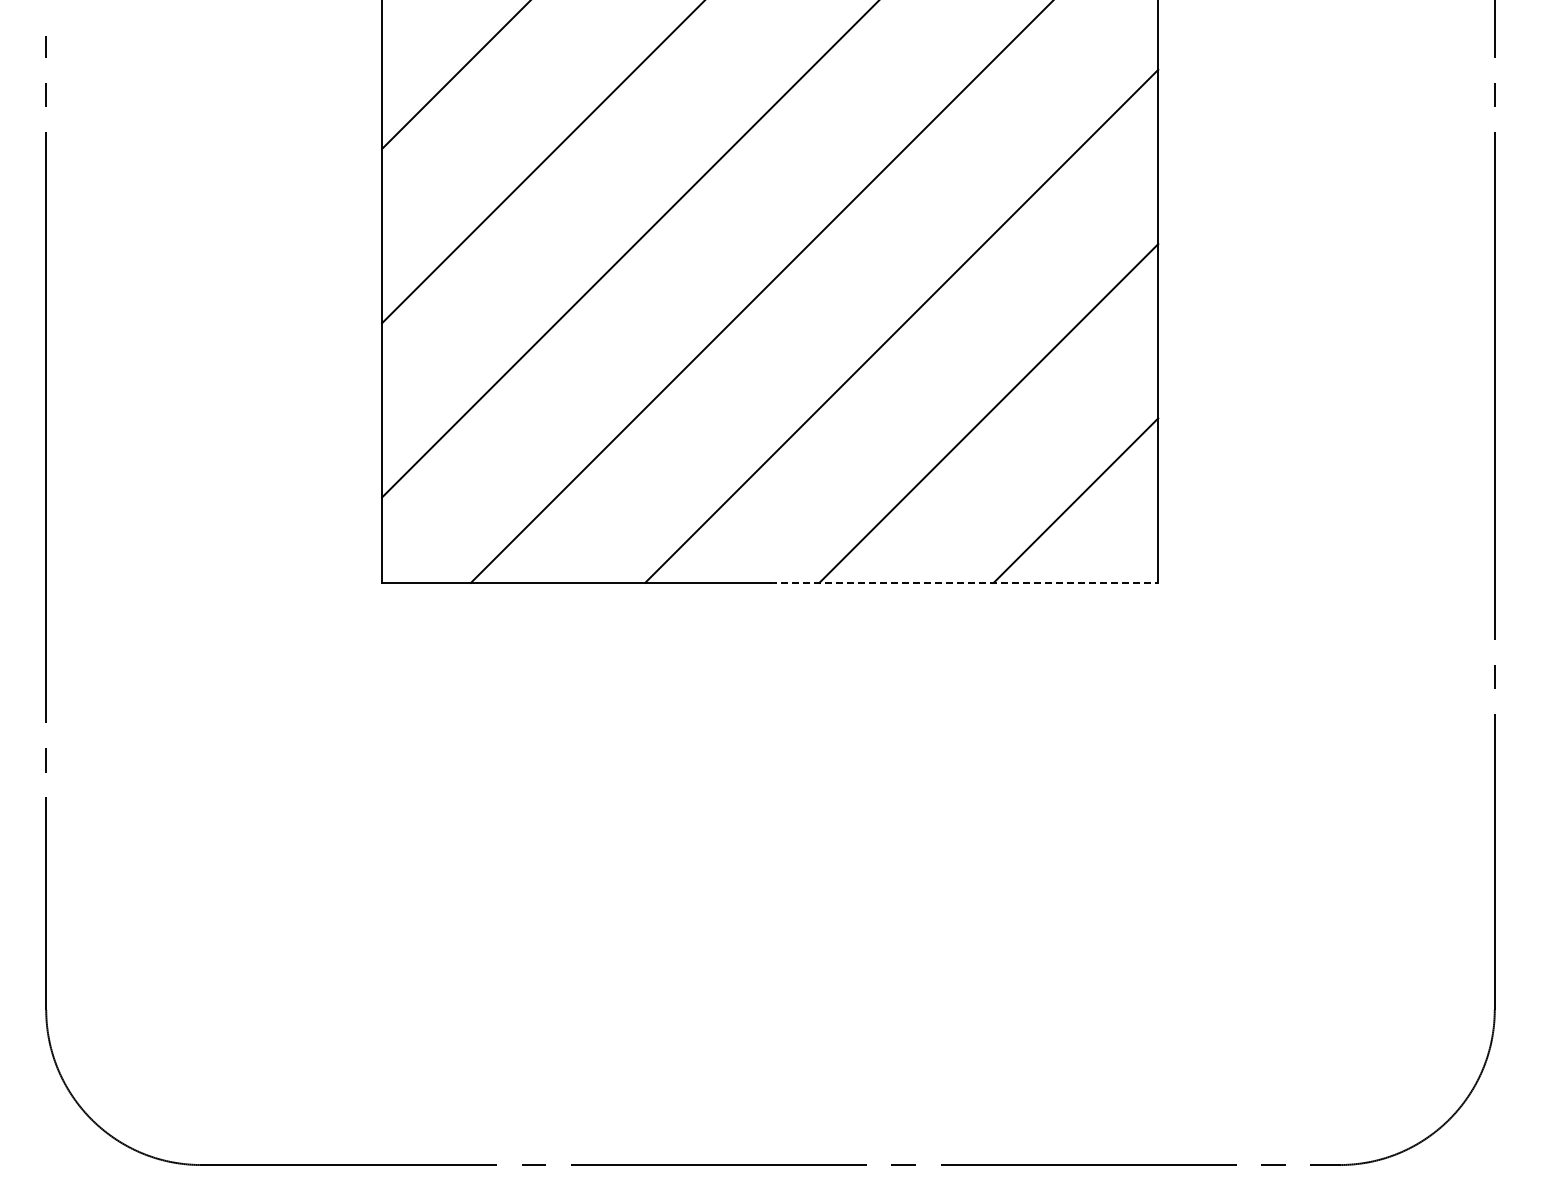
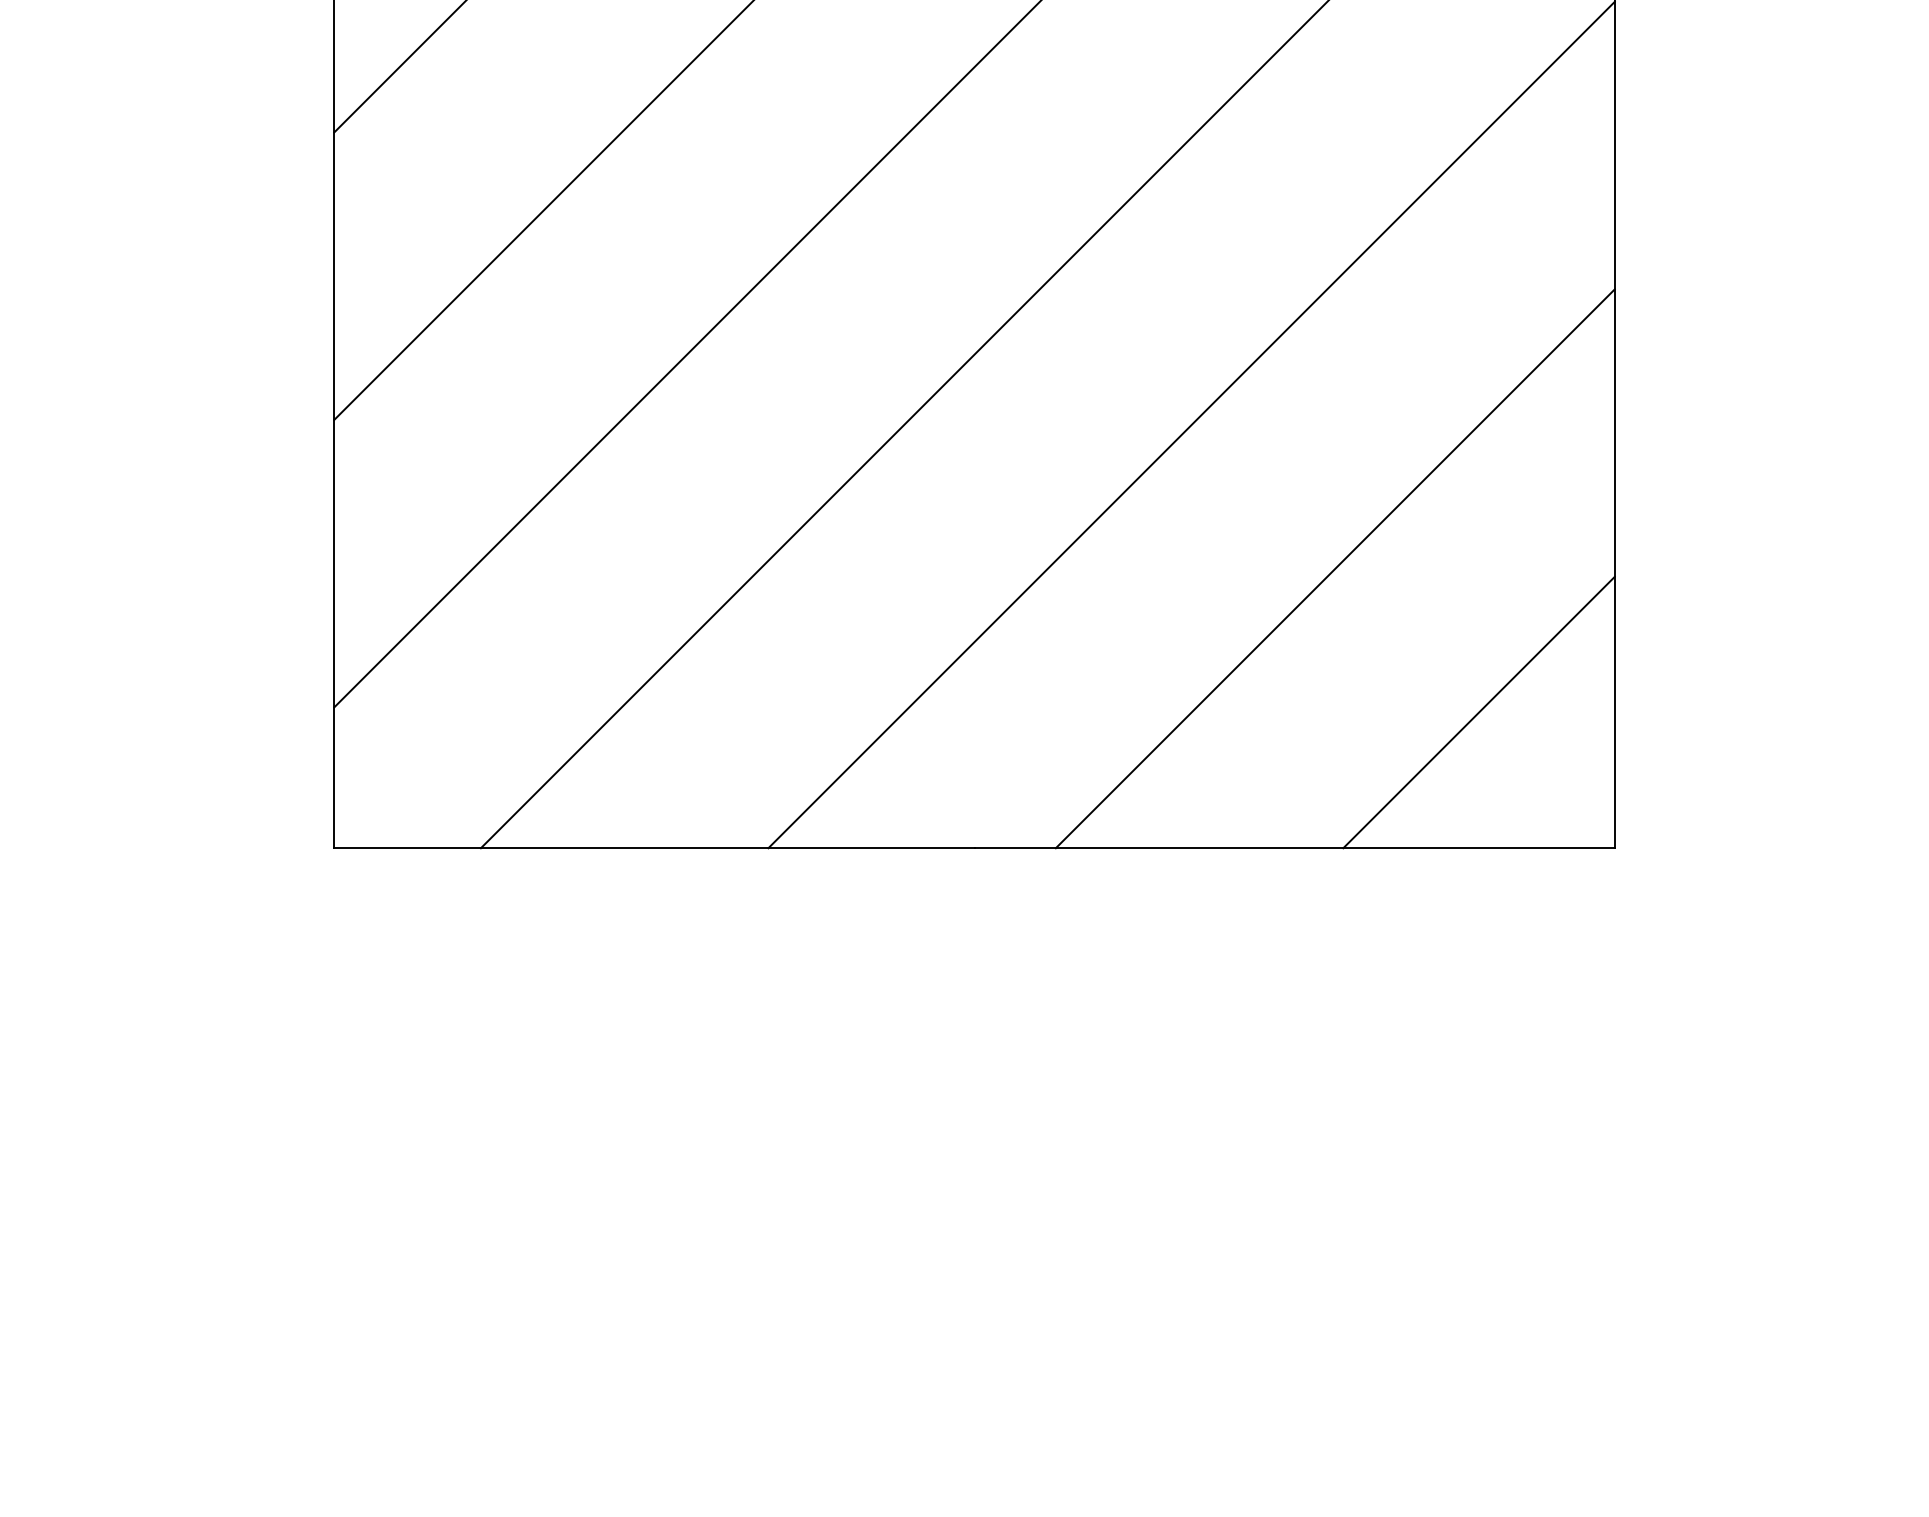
line: (964, 582) -> (1295, 847), dashed -> solid

